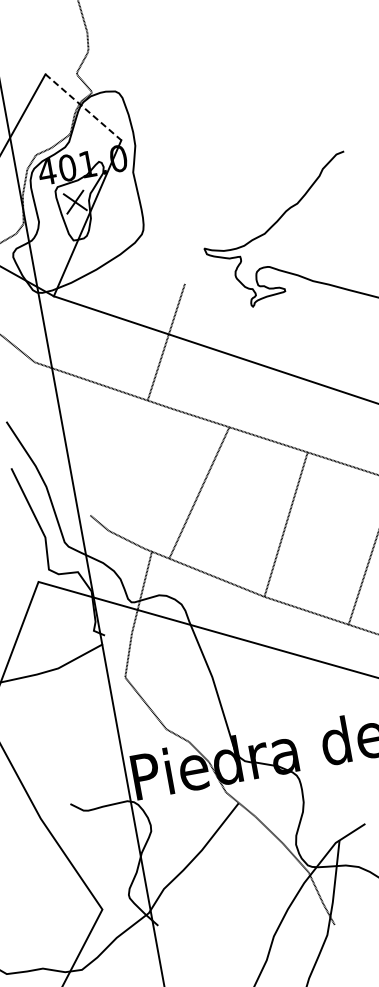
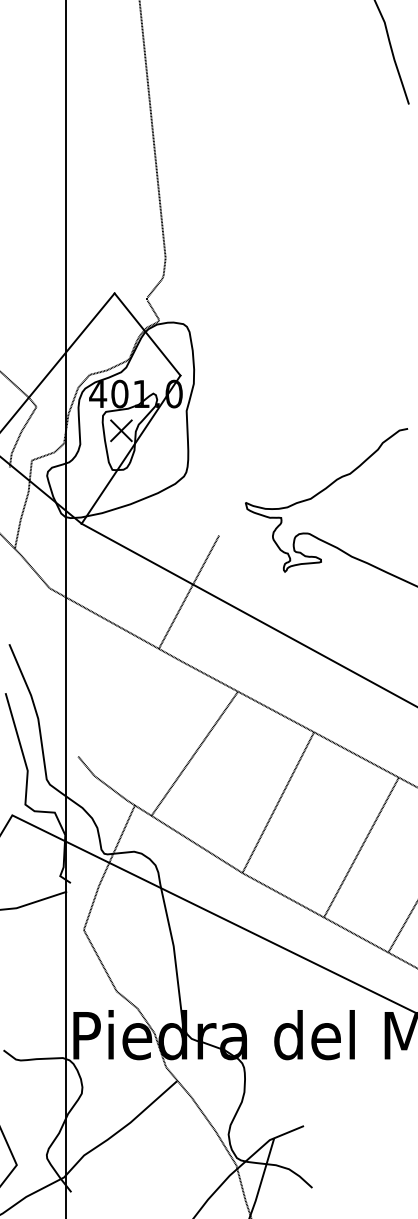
line: (83, 107) -> (147, 334), dashed -> solid

